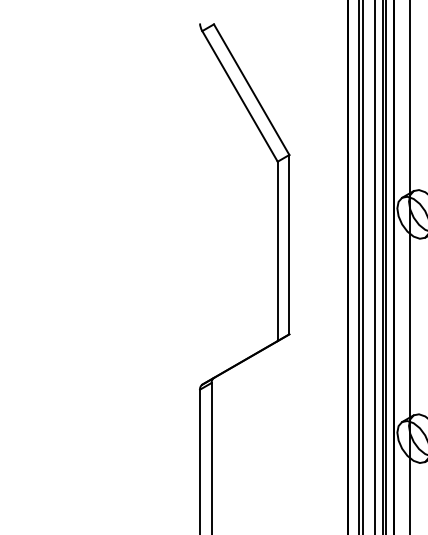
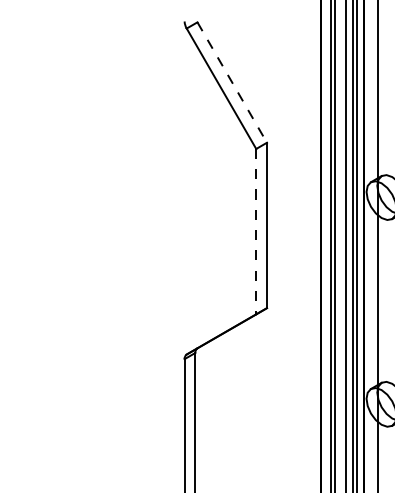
line: (251, 90) -> (232, 83), solid -> dashed
line: (277, 251) -> (256, 231), solid -> dashed

